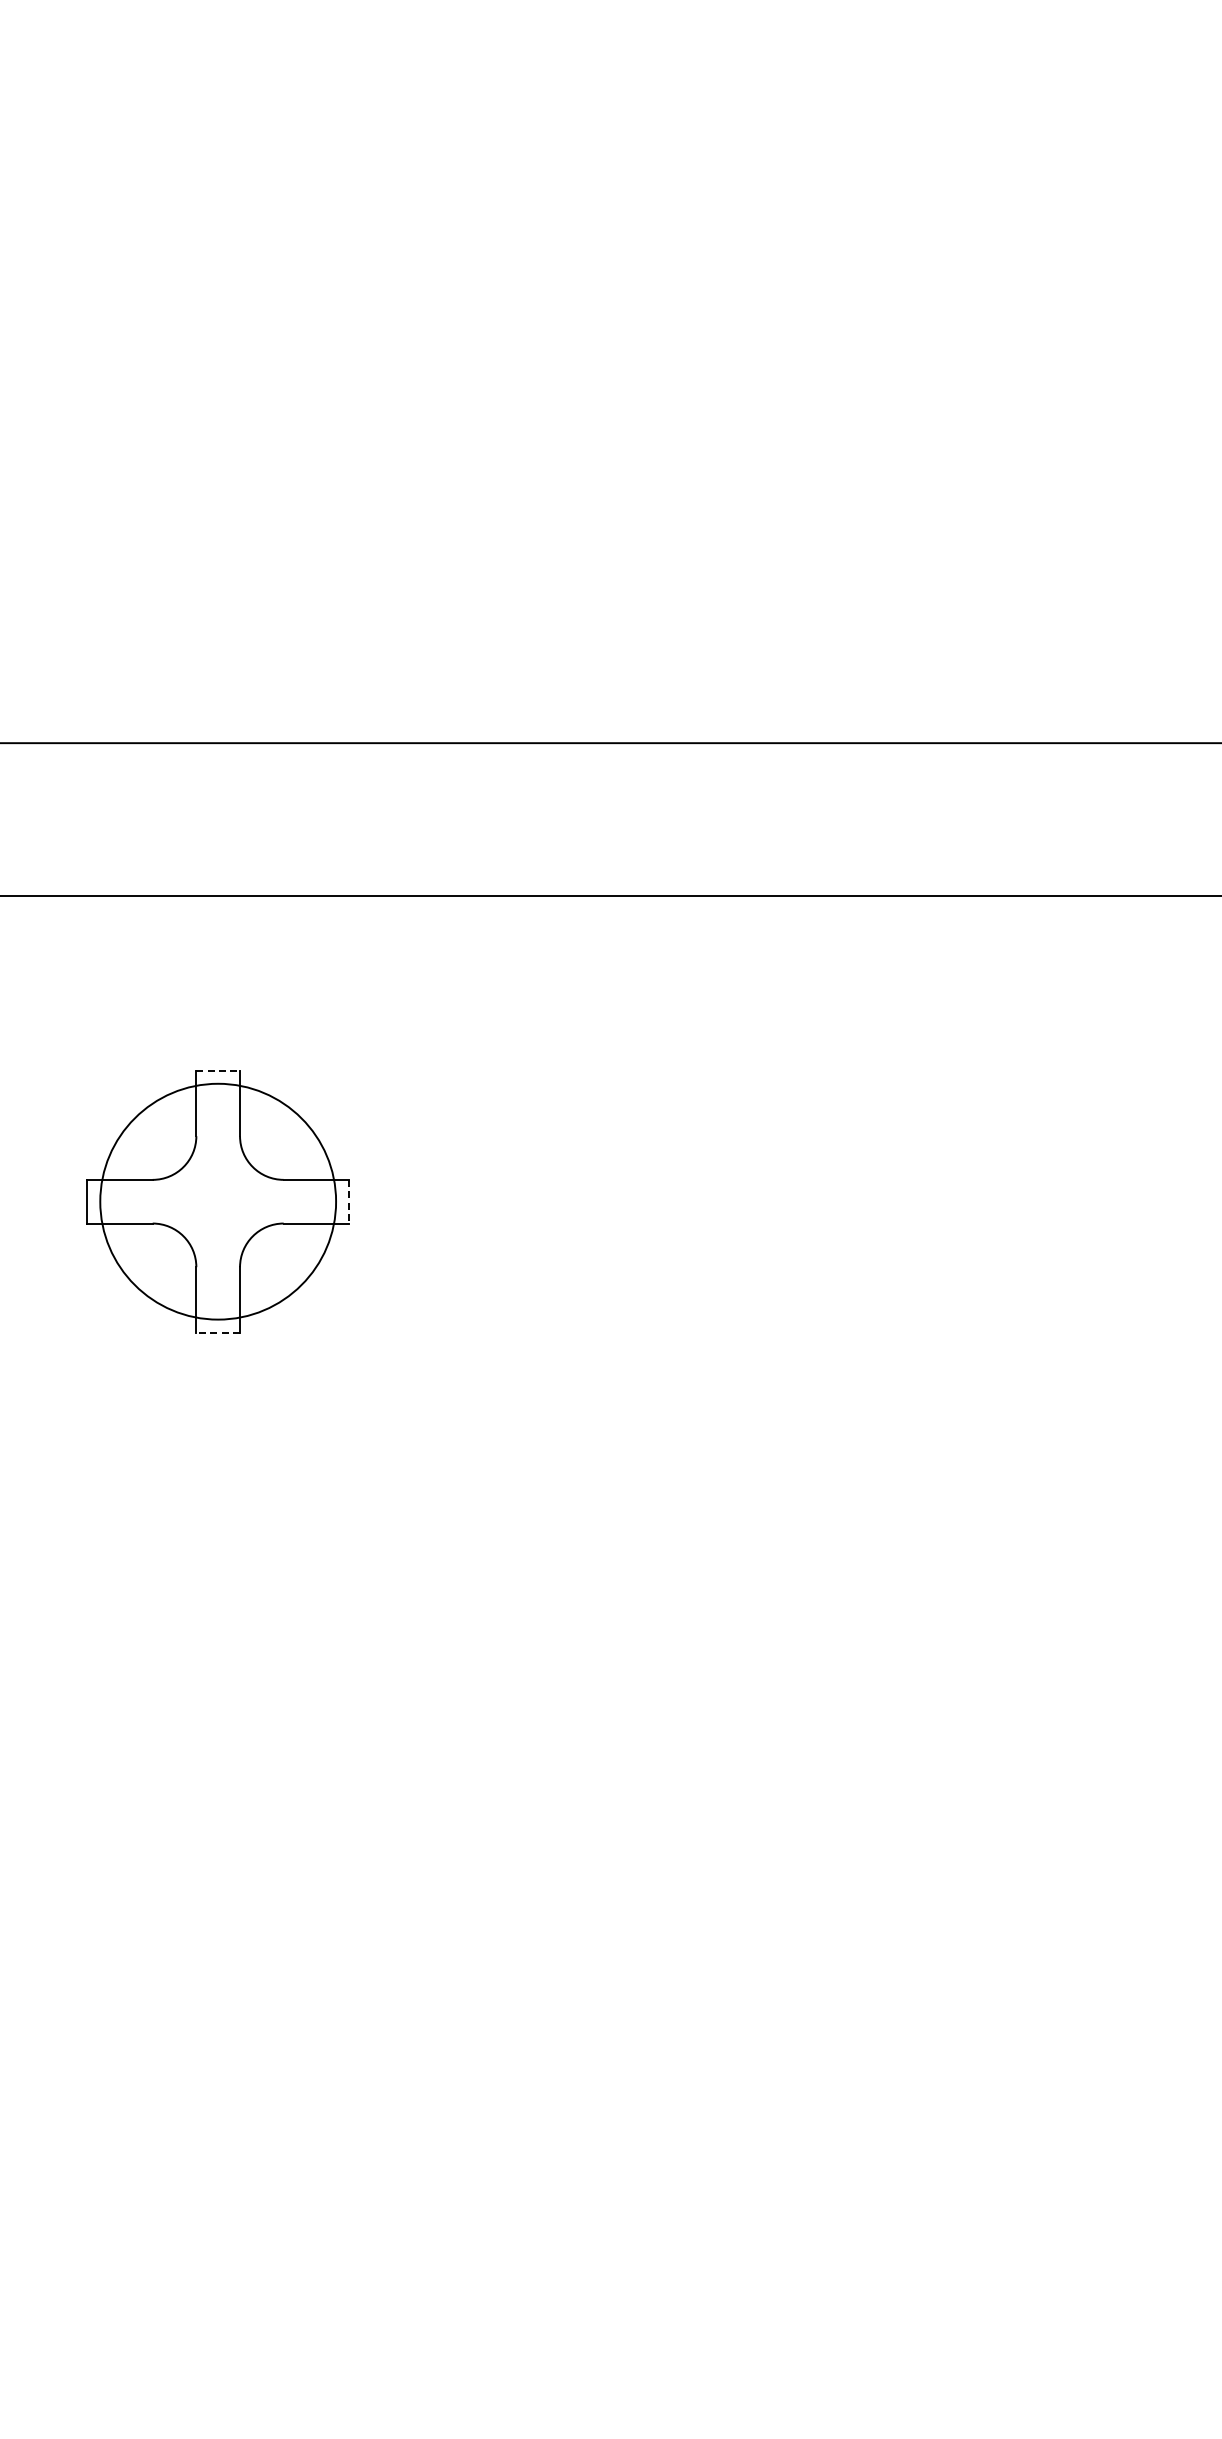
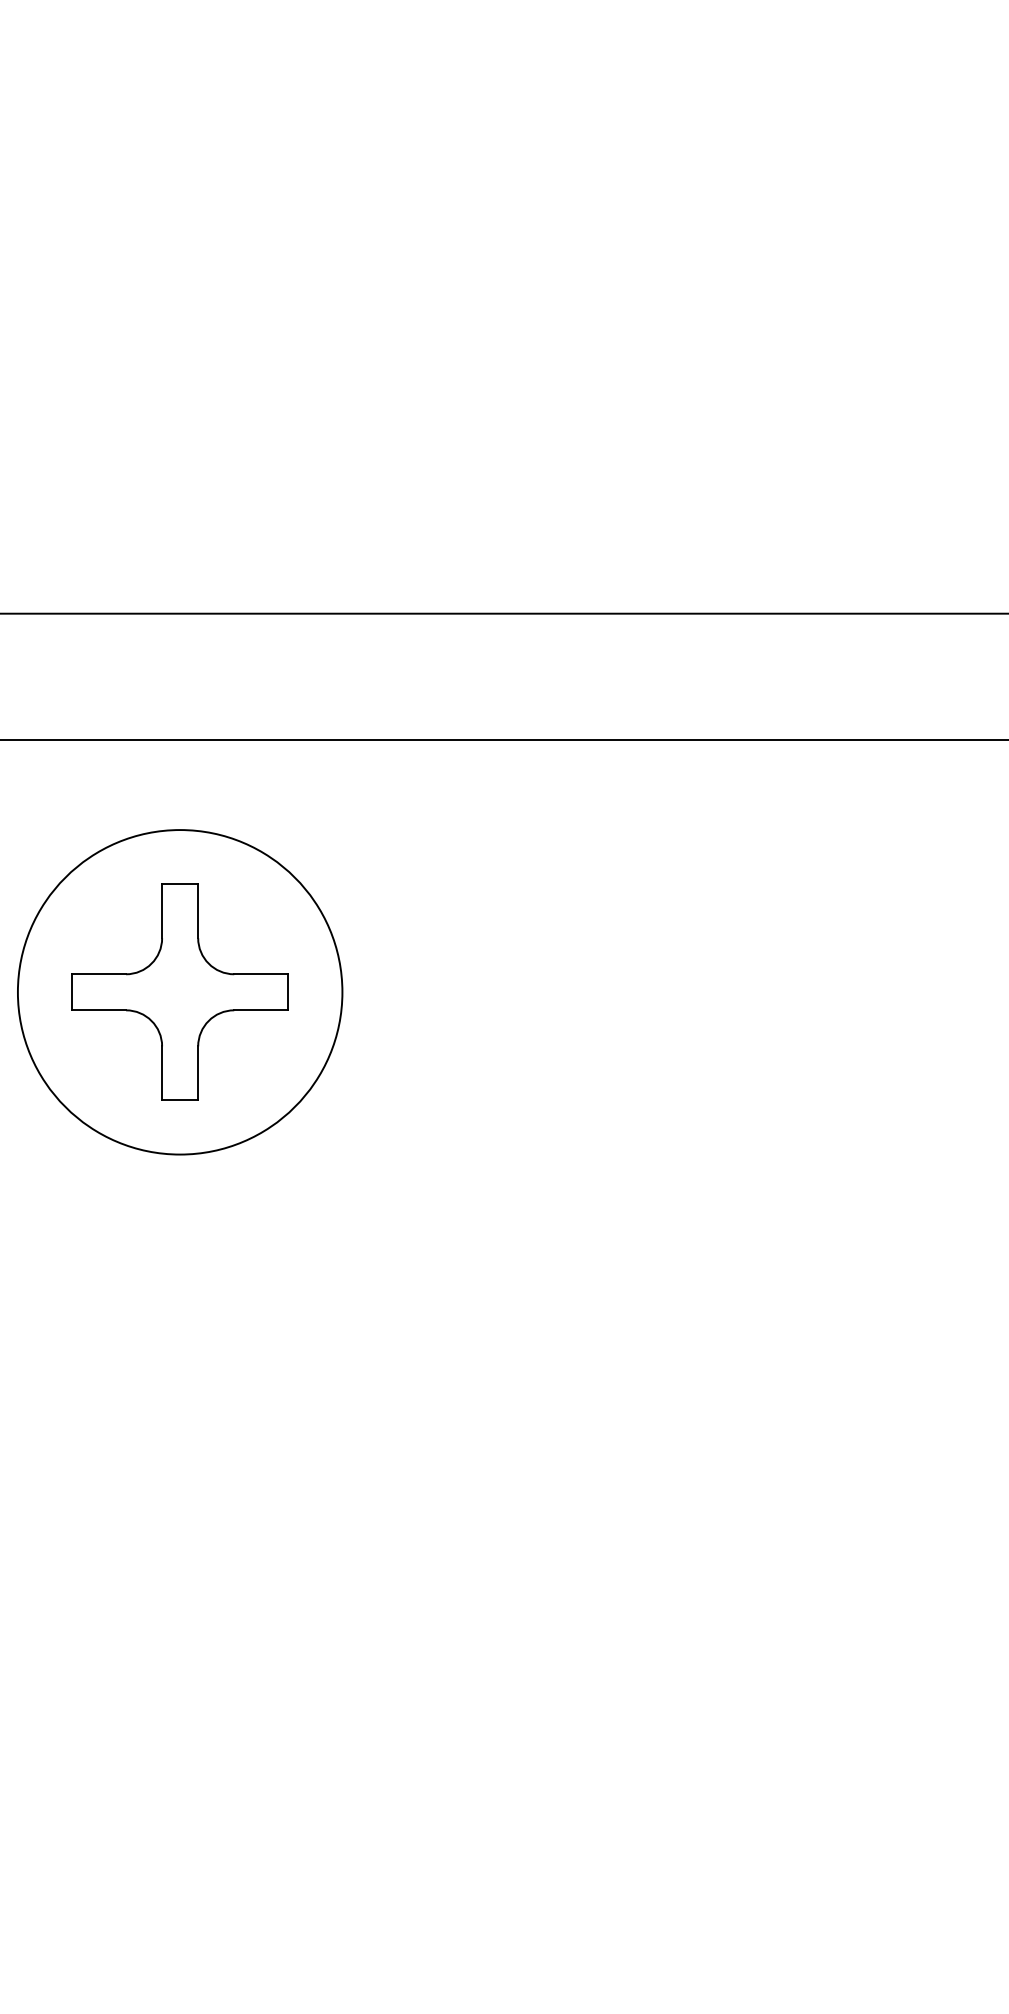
line: (218, 1070) -> (180, 883), dashed -> solid
circle: (217, 1201) -> (179, 992), size x1.67
line: (349, 1201) -> (288, 992), dashed -> solid
line: (218, 1332) -> (180, 1100), dashed -> solid

